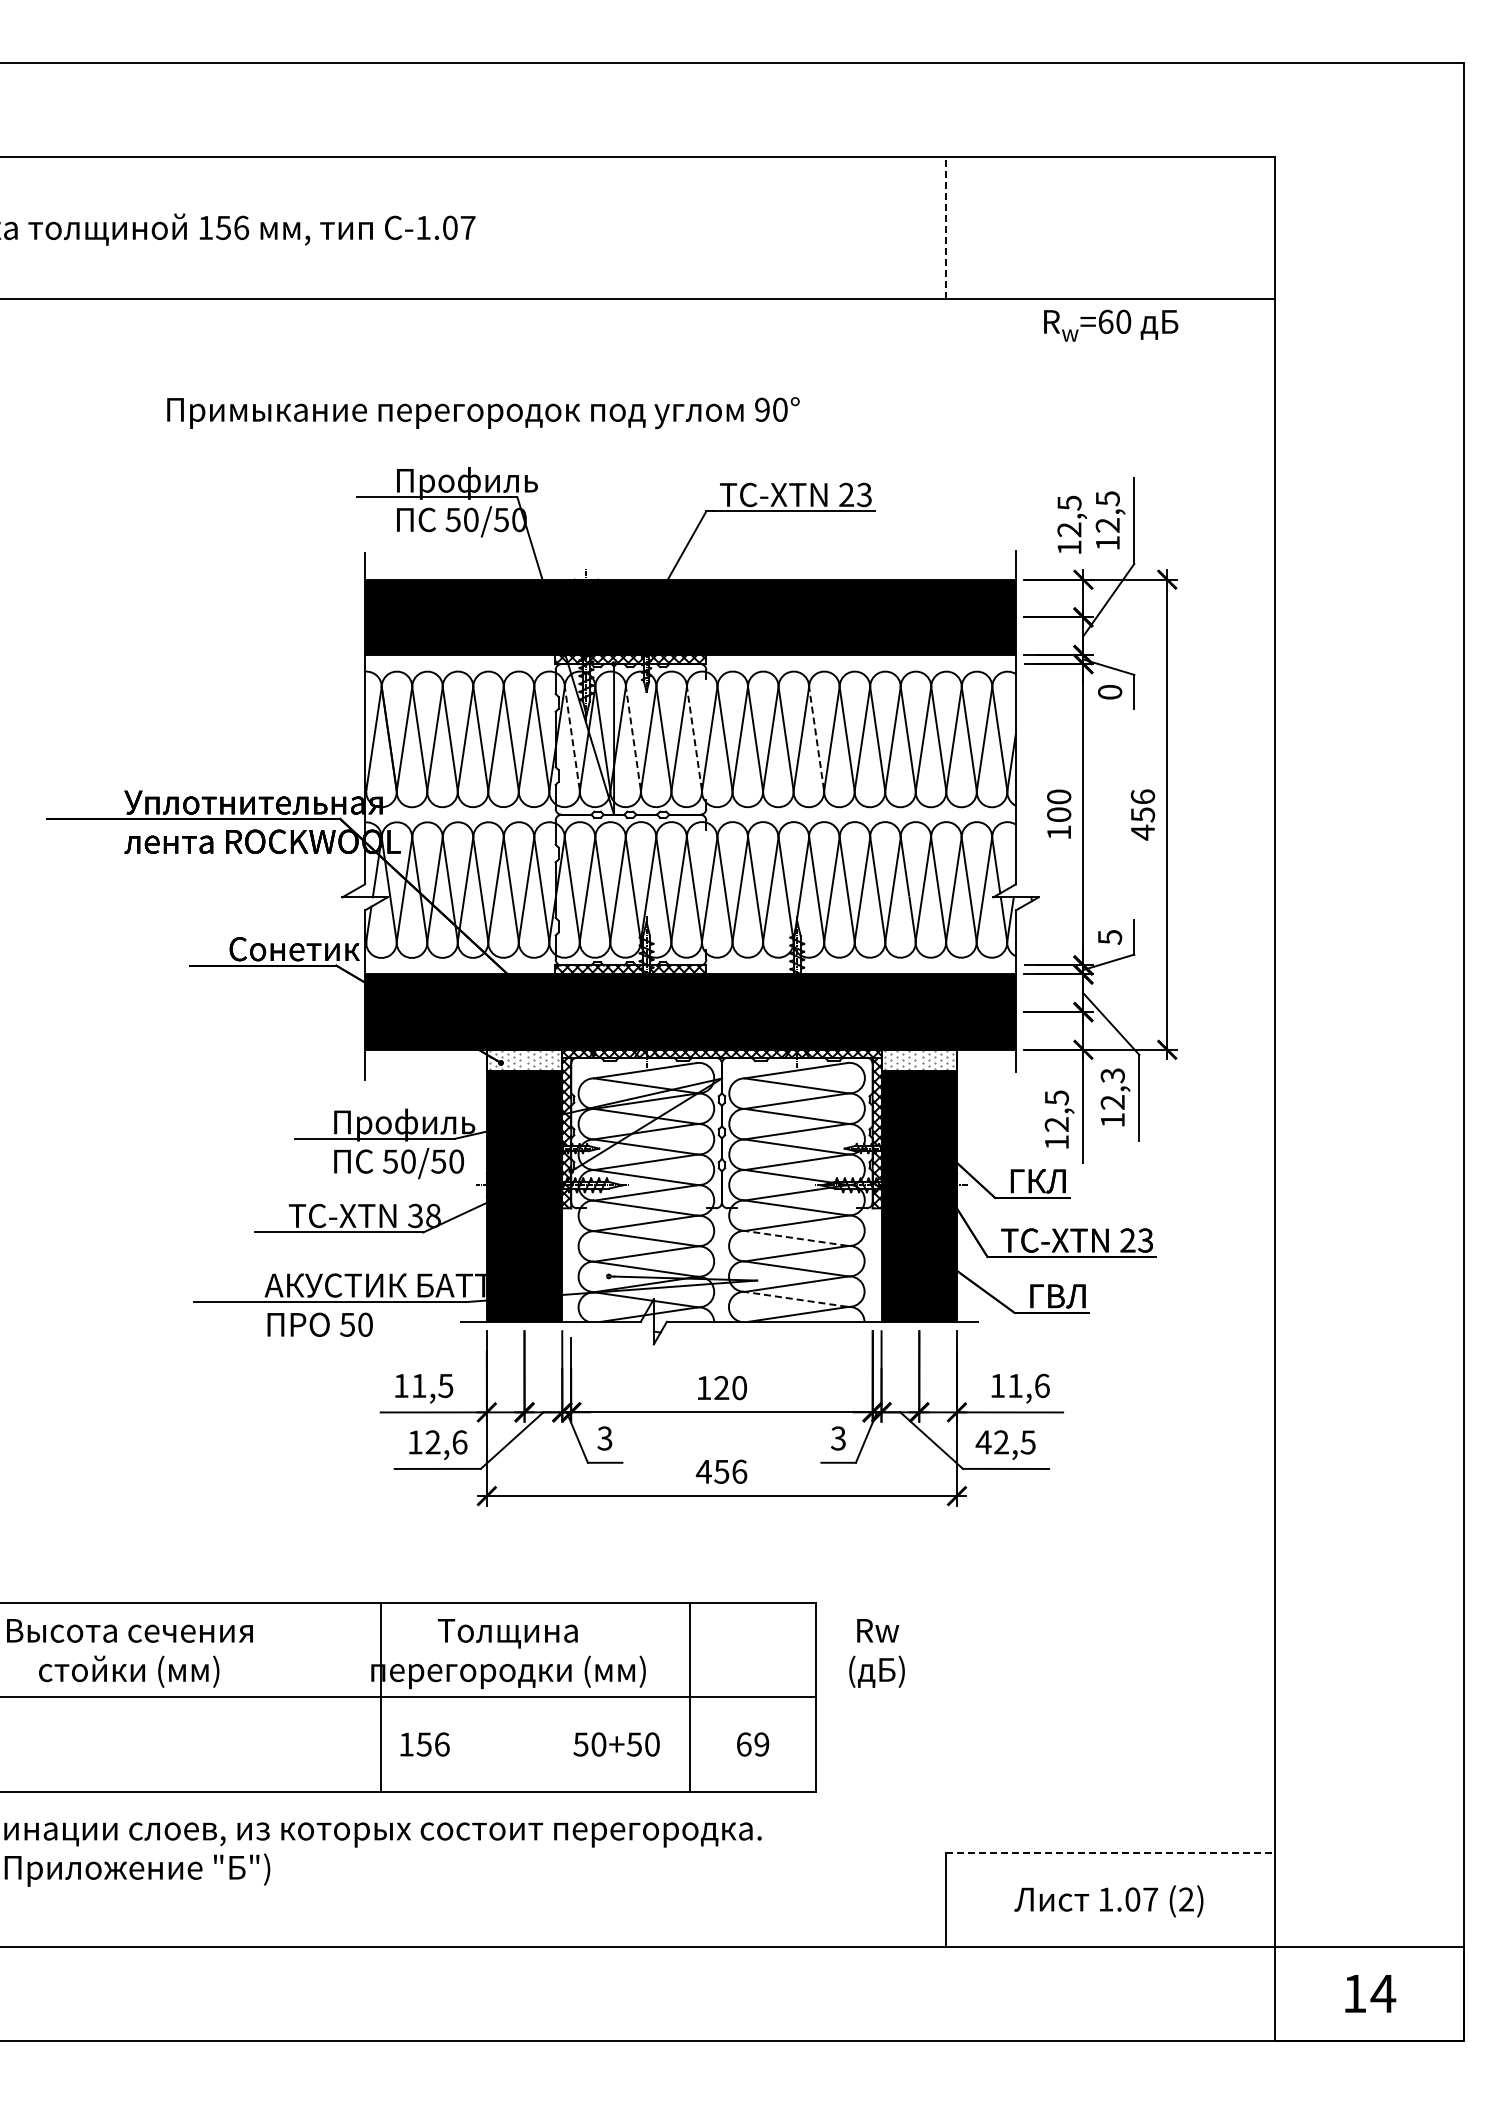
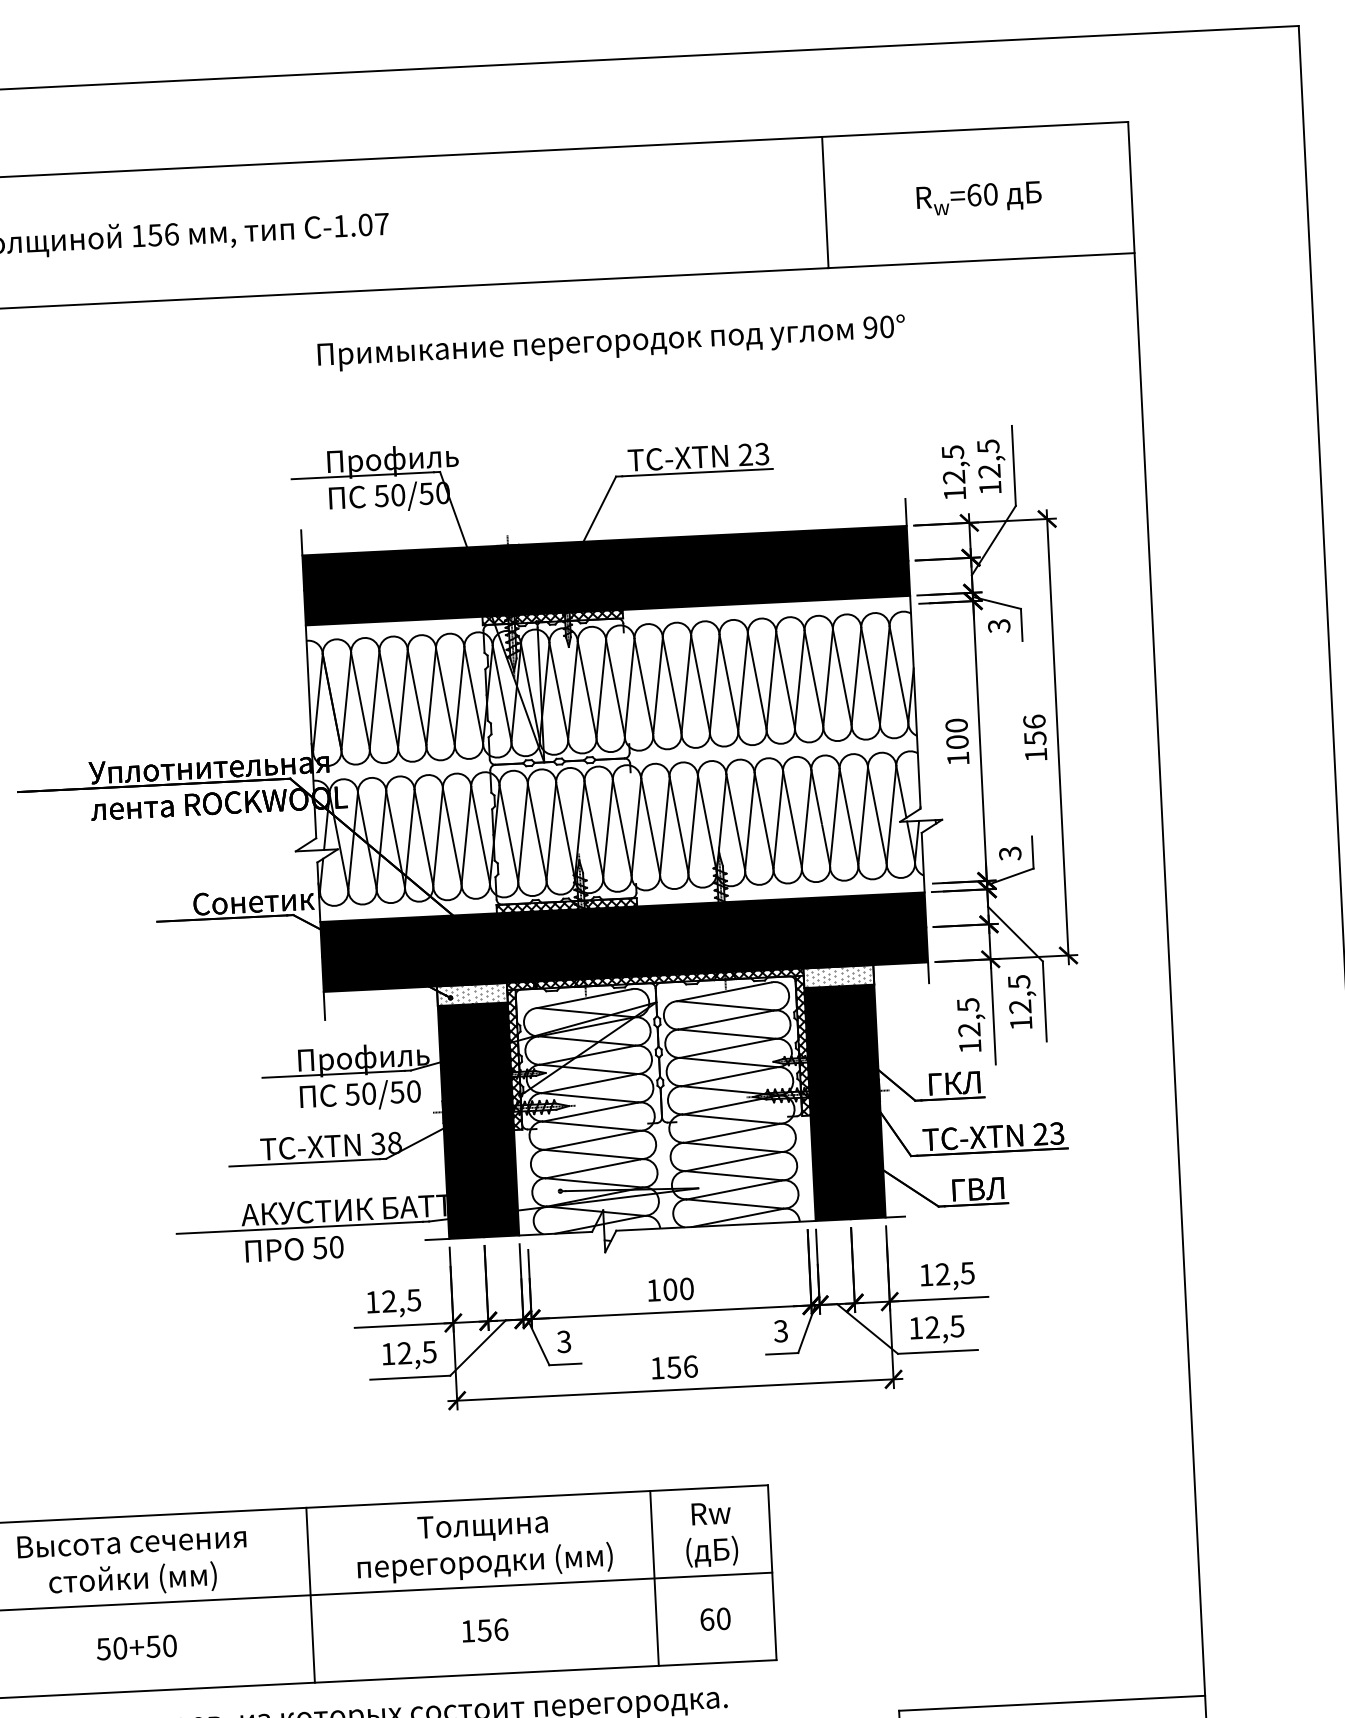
line: (945, 227) -> (825, 202), dashed -> solid
text: (1111, 325) -> (979, 198), moved
text: (483, 413) -> (611, 343), moved
text: (1110, 692) -> (999, 626), 0 -> 3
line: (572, 738) -> (502, 693), dashed -> solid
line: (633, 738) -> (558, 690), dashed -> solid
line: (694, 738) -> (615, 687), dashed -> solid
line: (816, 738) -> (728, 682), dashed -> solid
text: (1142, 832) -> (1035, 754), 456 -> 156
text: (1109, 937) -> (1009, 853), 5 -> 3
text: (1112, 1075) -> (1018, 981), 12,3 -> 12,5
line: (795, 1238) -> (731, 1147), dashed -> solid
line: (795, 1299) -> (734, 1204), dashed -> solid
text: (418, 1385) -> (388, 1301), 11,5 -> 12,5
text: (1028, 1385) -> (954, 1273), 11,6 -> 12,5
text: (721, 1388) -> (670, 1290), 120 -> 100
text: (459, 1442) -> (429, 1352), 12,6 -> 12,5
text: (983, 1442) -> (915, 1328), 42,5 -> 12,5
text: (703, 1471) -> (657, 1368), 456 -> 156
text: (876, 1653) -> (710, 1534), moved
line: (381, 1697) -> (310, 1595), moved
text: (424, 1744) -> (484, 1630), moved
text: (616, 1744) -> (136, 1647), moved
text: (761, 1744) -> (723, 1618), 69 -> 60
line: (1110, 1852) -> (1052, 1703), dashed -> solid

